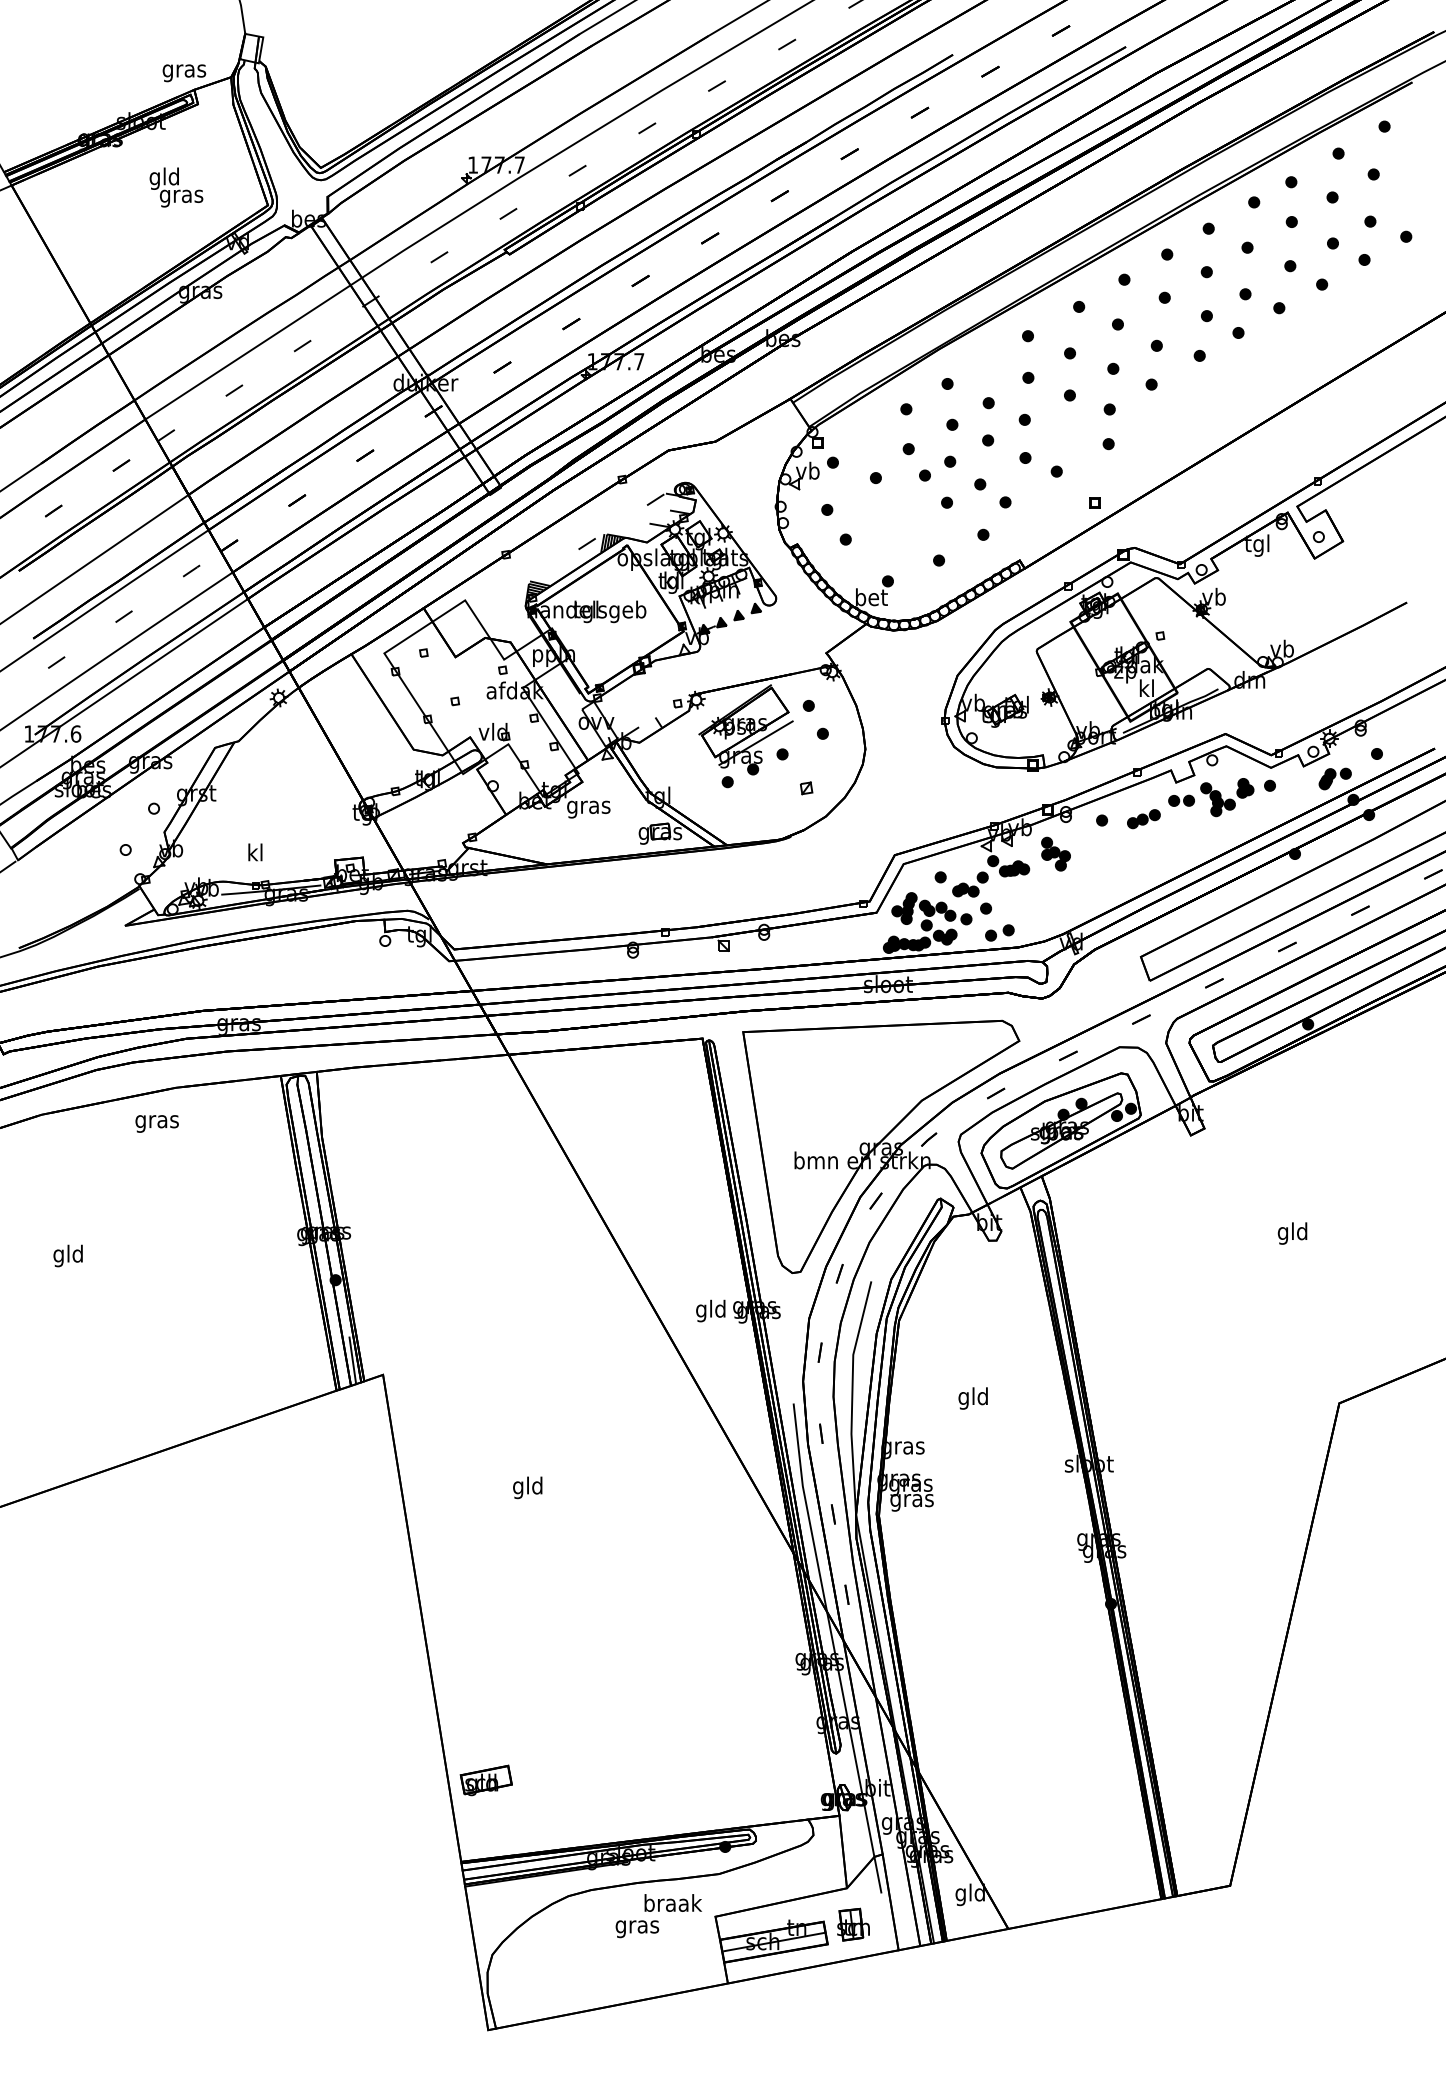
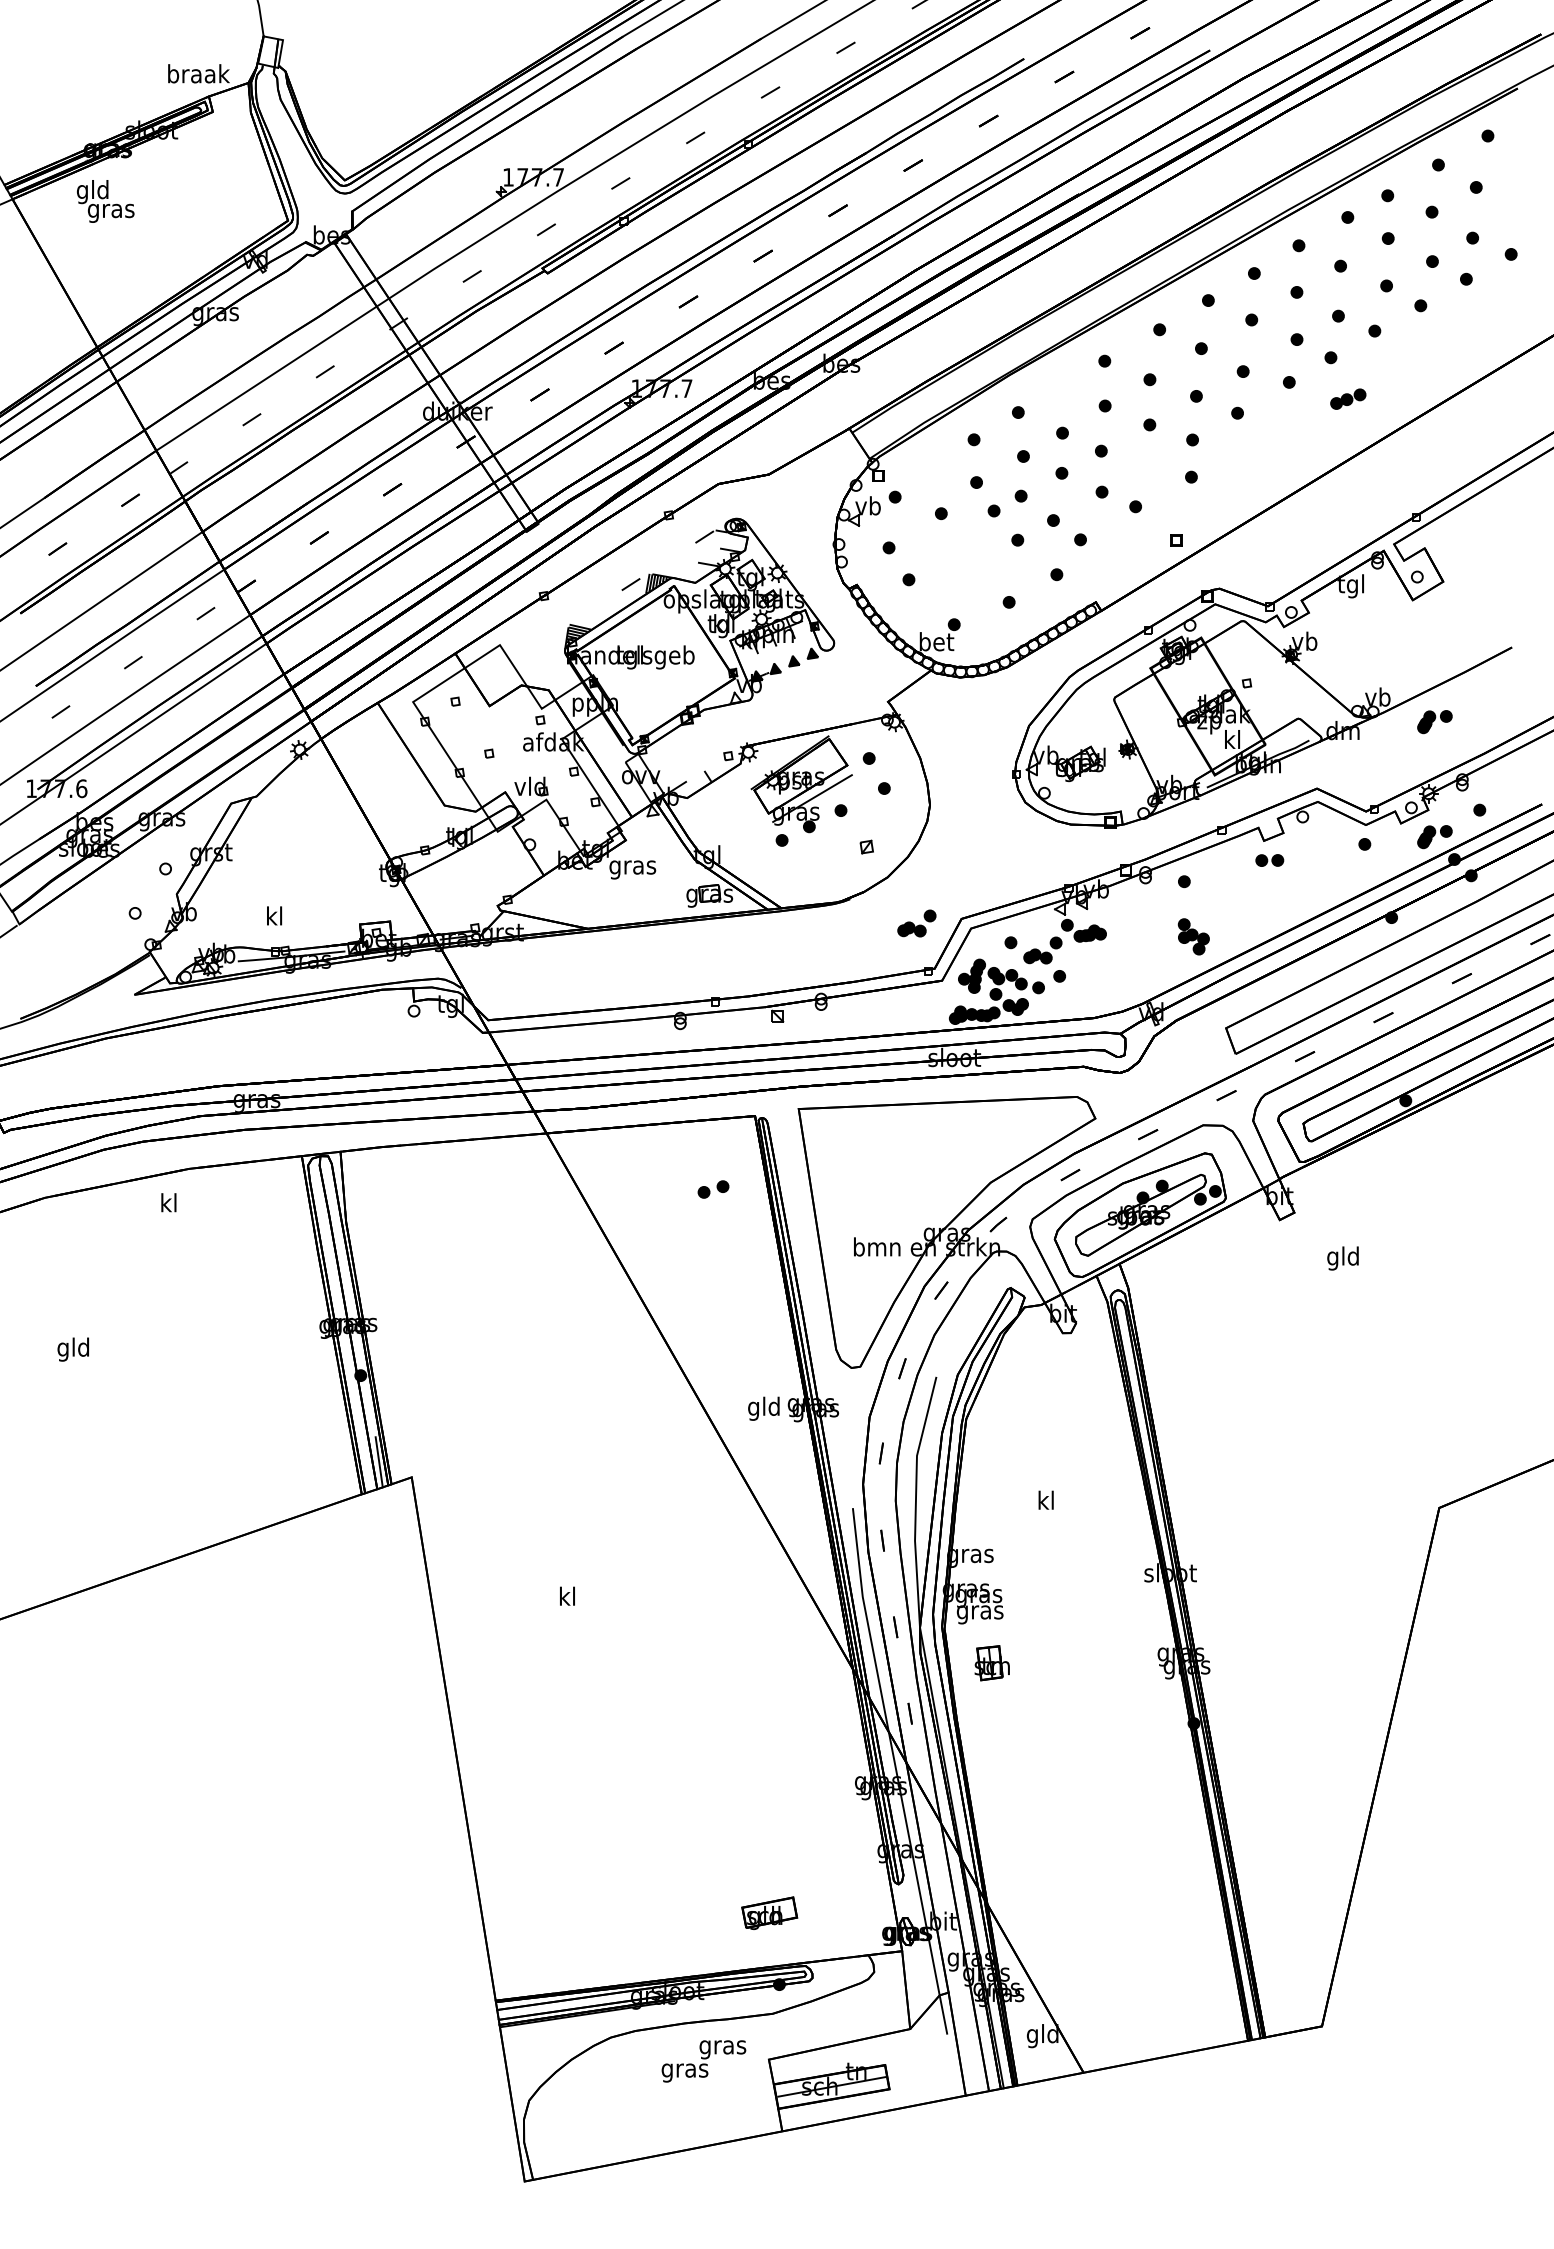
text: (184, 71) -> (198, 76), gras -> braak
text: (176, 187) -> (105, 201), moved
part: (1334, 672) -> (1434, 722), added
part: (1226, 797) -> (1318, 856), removed
part: (1144, 818) -> (1348, 398), moved
part: (1055, 853) -> (1193, 936), moved
part: (852, 859) -> (916, 923), added
part: (999, 932) -> (713, 1189), moved
text: (156, 1121) -> (168, 1205), gras -> kl
text: (1292, 1233) -> (1342, 1258), moved
text: (972, 1398) -> (1045, 1502), gld -> kl
text: (527, 1487) -> (566, 1598), gld -> kl
part: (486, 1779) -> (769, 1912), moved
text: (673, 1905) -> (723, 2047), braak -> gras
part: (852, 1924) -> (991, 1663), moved

